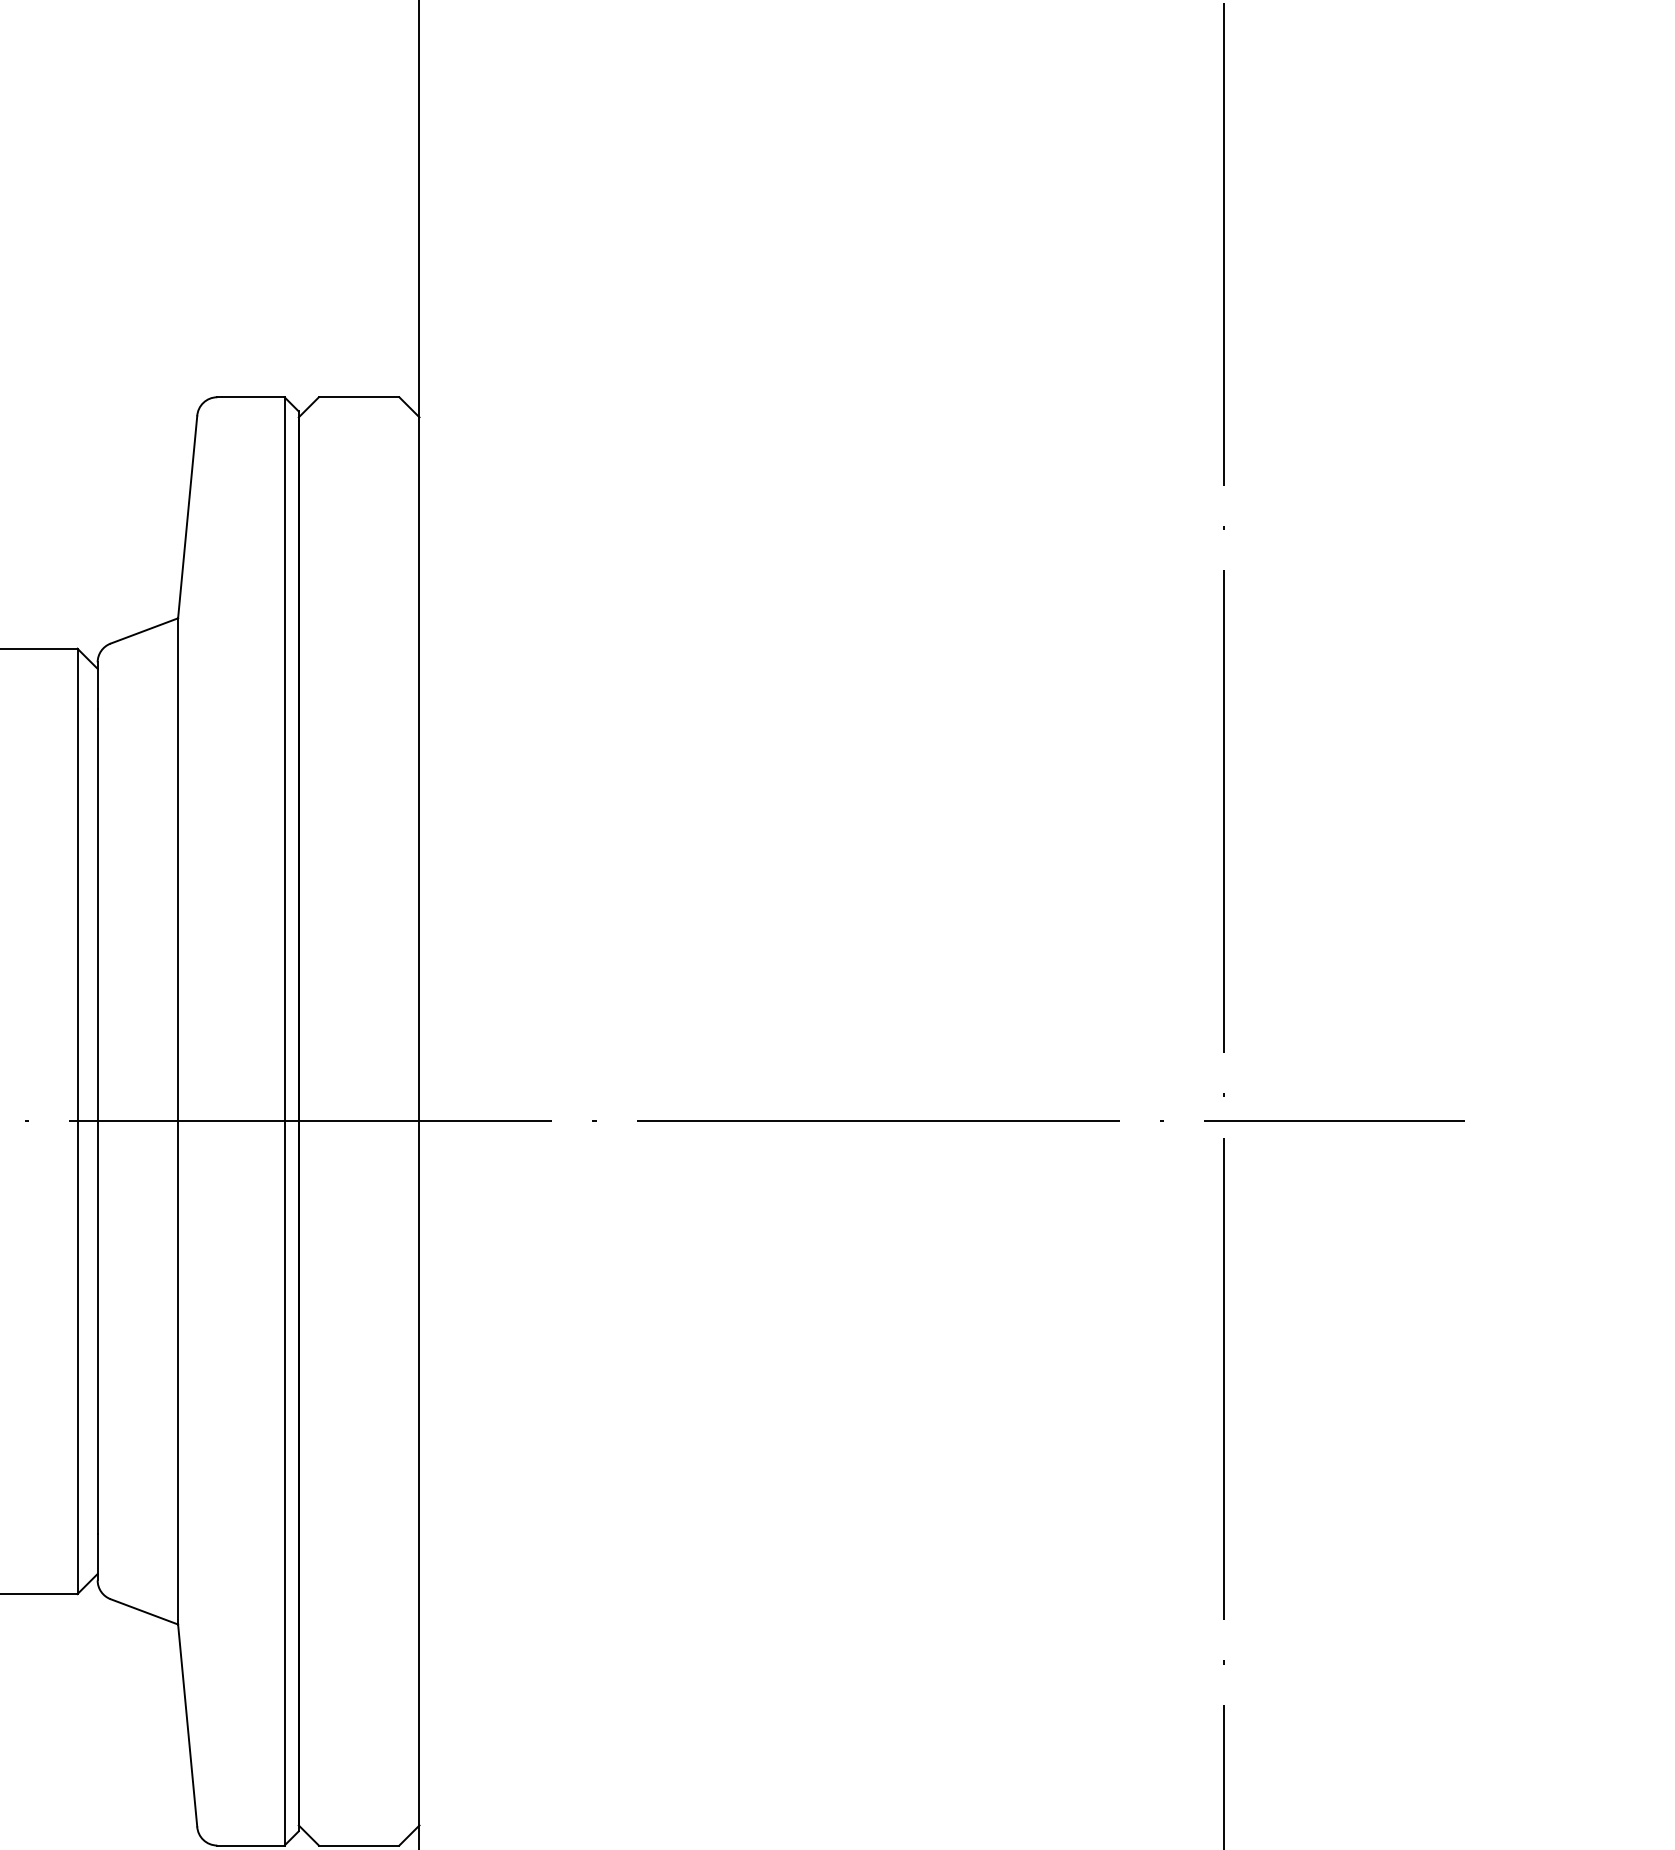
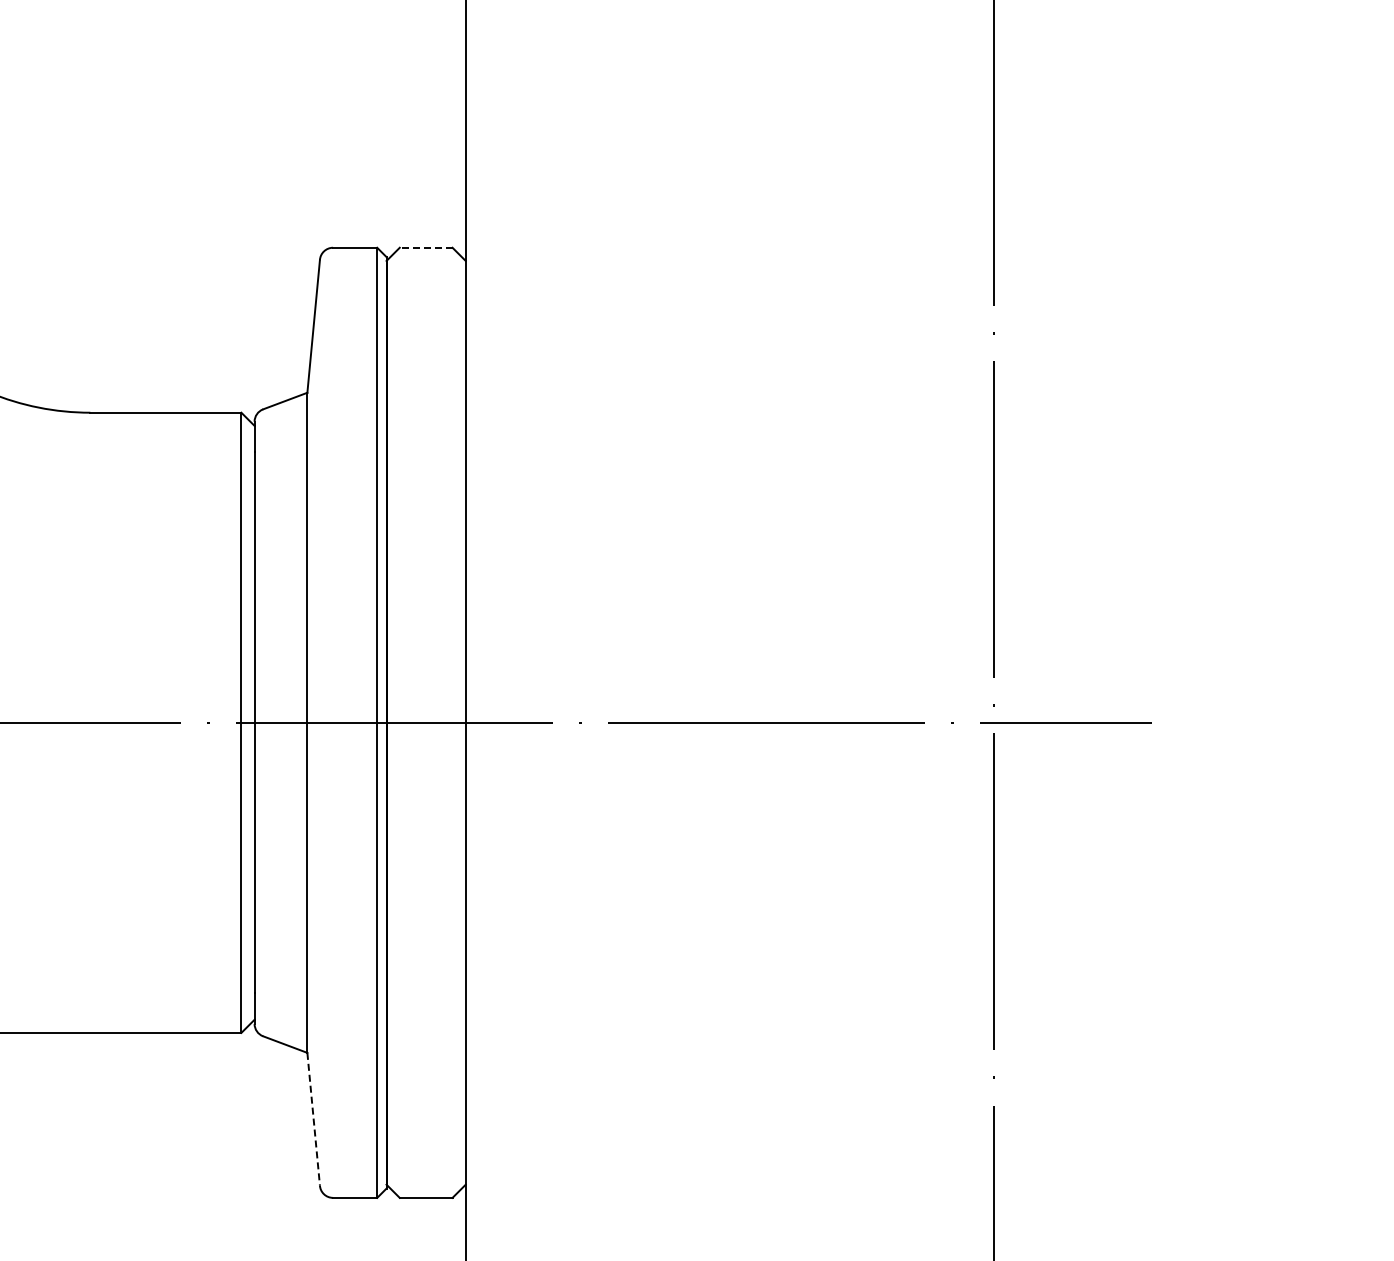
line: (358, 396) -> (425, 247), solid -> dashed
line: (187, 1726) -> (313, 1119), solid -> dashed

